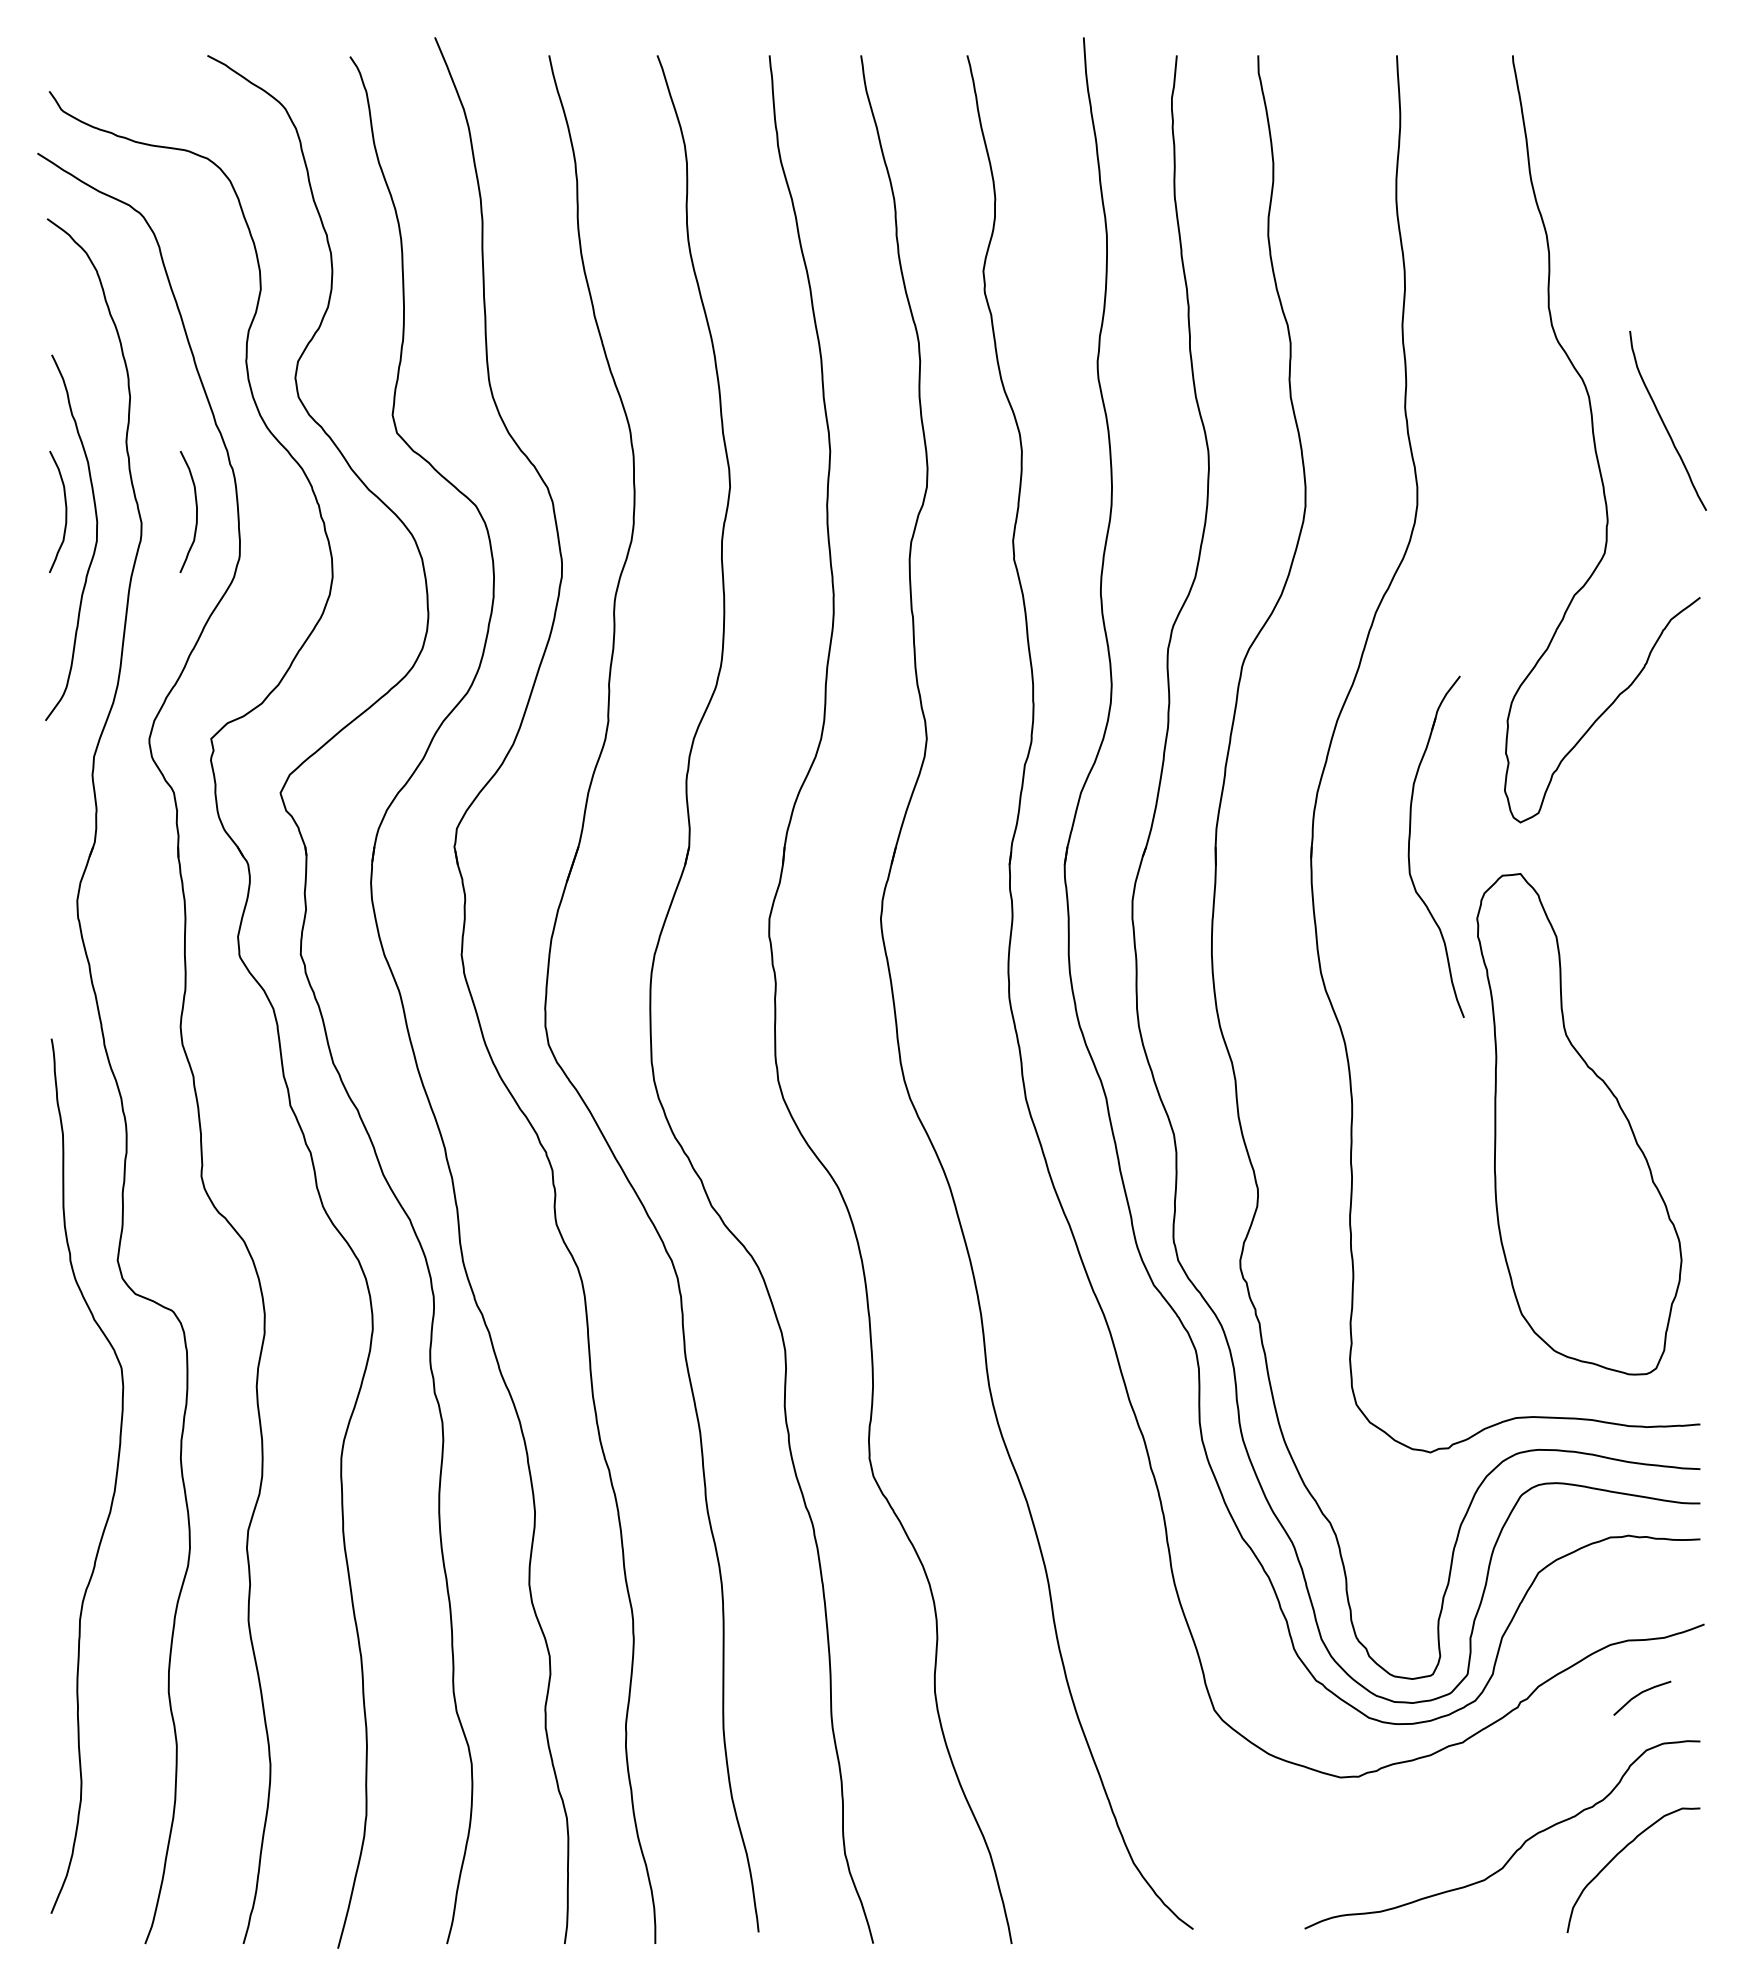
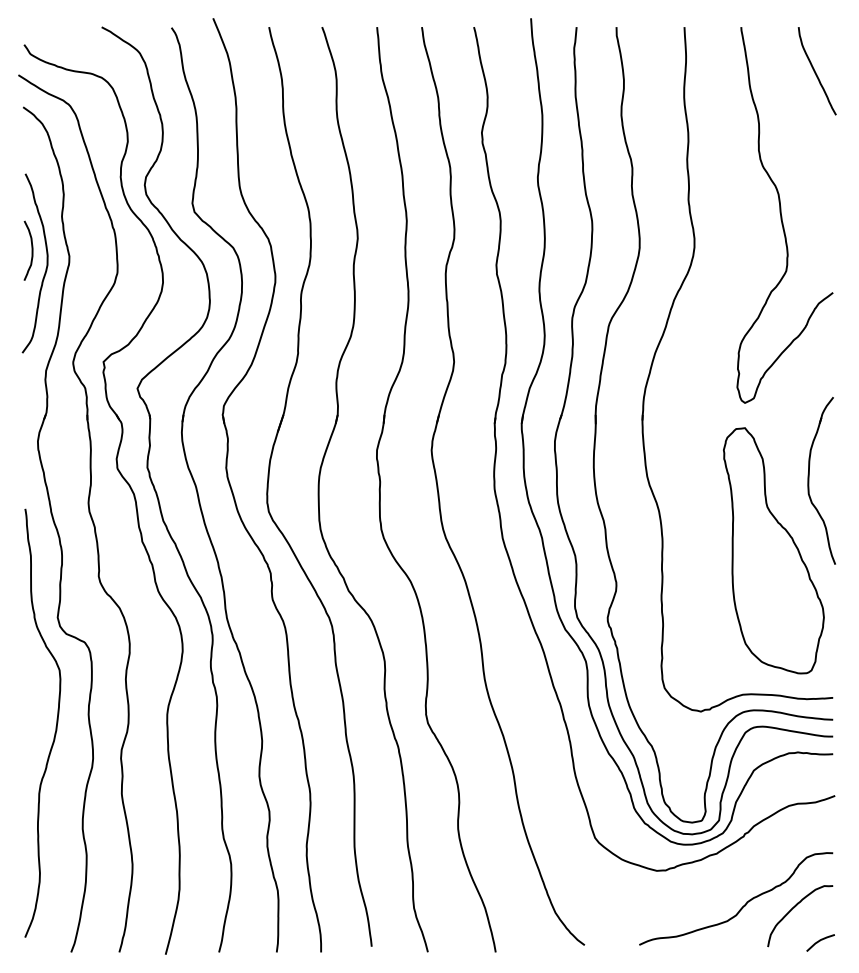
curve: (1664, 421) -> (815, 71), moved
curve: (194, 511) -> (95, 250), removed
part: (1411, 846) -> (809, 480), moved
line: (1641, 1695) -> (820, 941), moved

